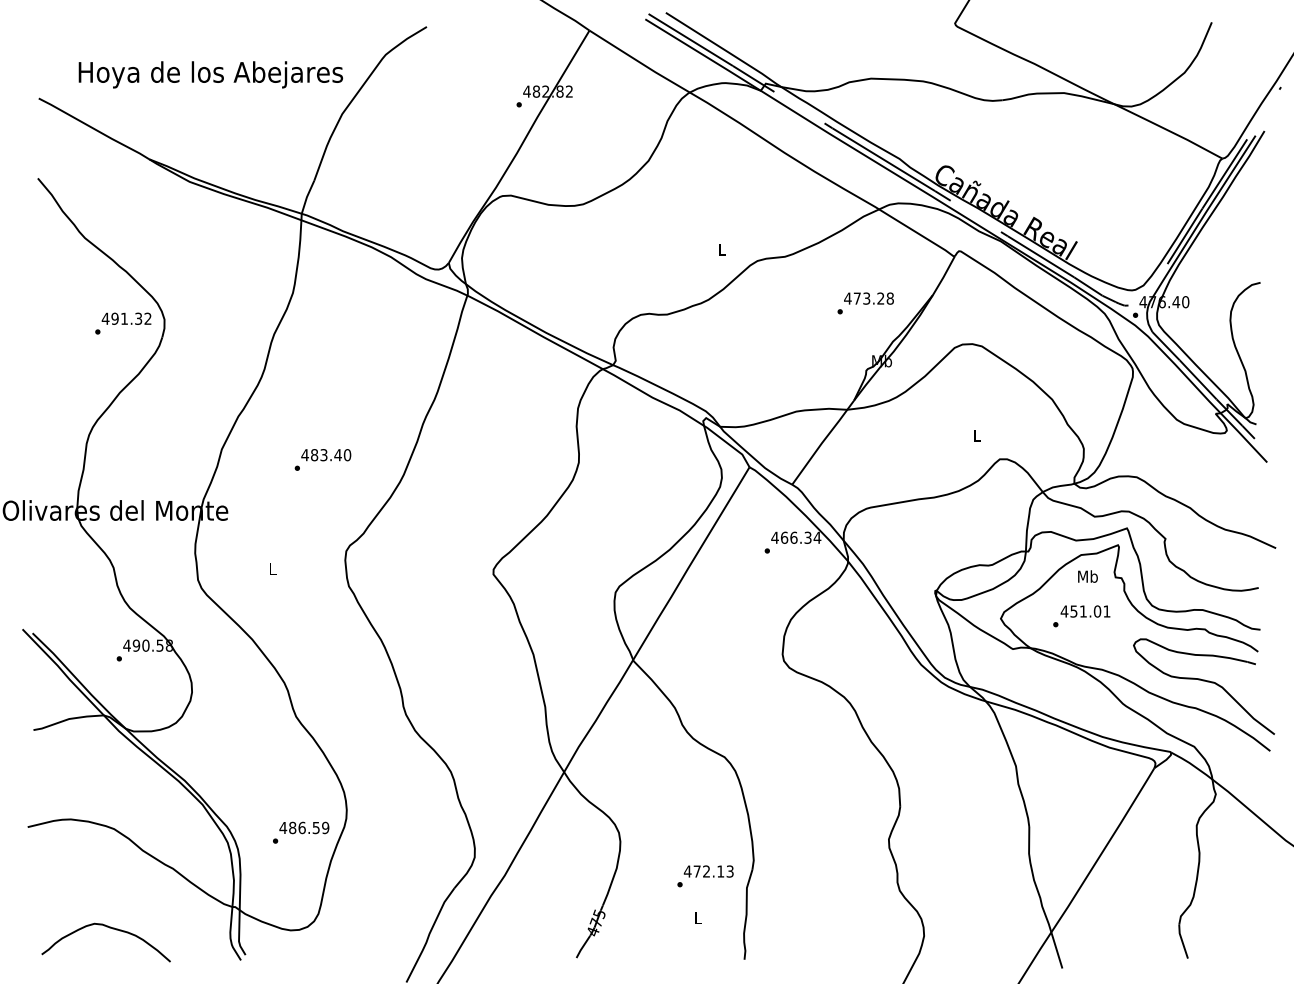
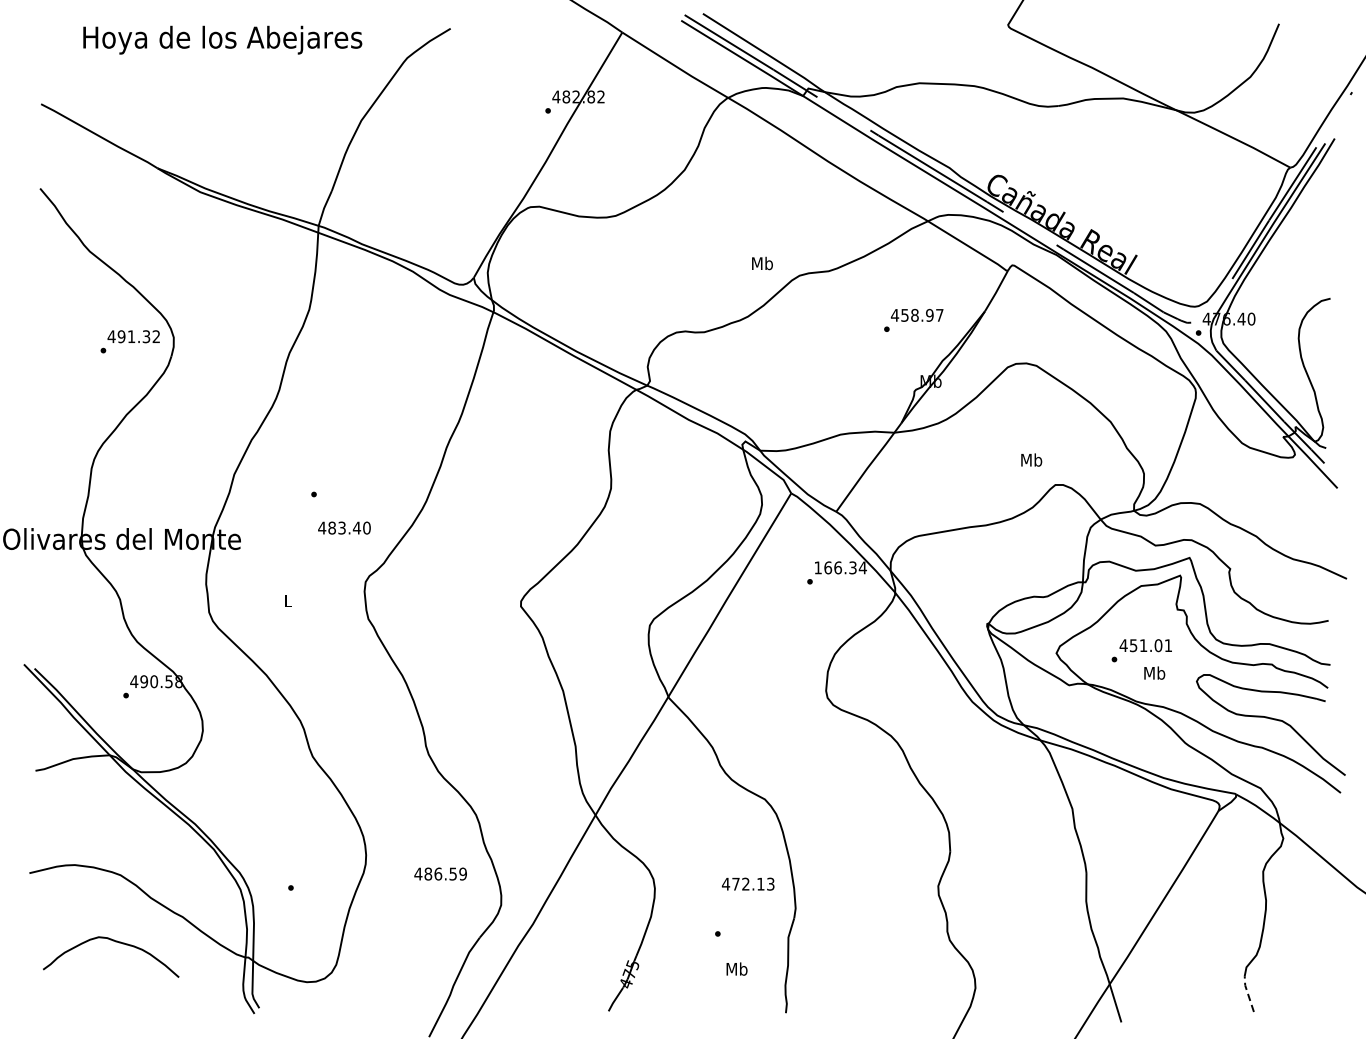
text: (210, 74) -> (222, 39), moved
text: (722, 249) -> (762, 263), L -> Mb
text: (873, 298) -> (922, 315), 473.28 -> 458.97
text: (977, 435) -> (1031, 459), L -> Mb
text: (326, 455) -> (344, 528), moved
text: (774, 537) -> (817, 567), 466.34 -> 166.34
text: (1087, 576) -> (1154, 673), moved
text: (304, 827) -> (440, 873), moved
text: (708, 871) -> (747, 884), moved
text: (698, 917) -> (737, 968), L -> Mb
curve: (109, 928) -> (114, 942), moved
line: (1182, 940) -> (1248, 992), solid -> dashed

